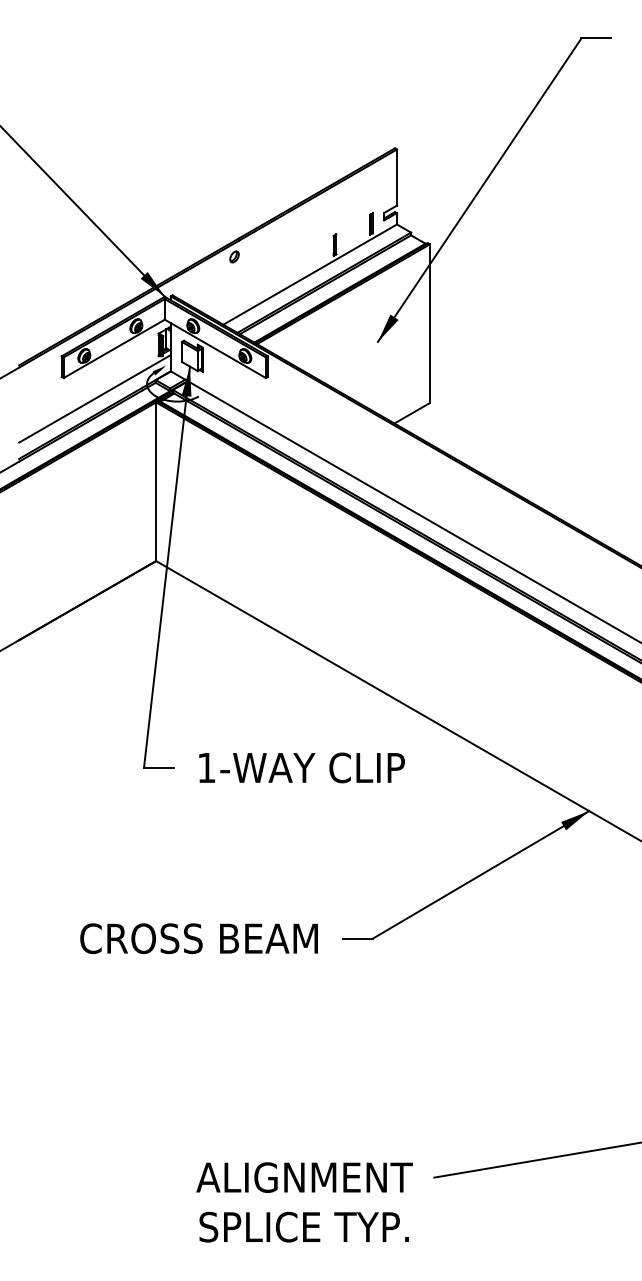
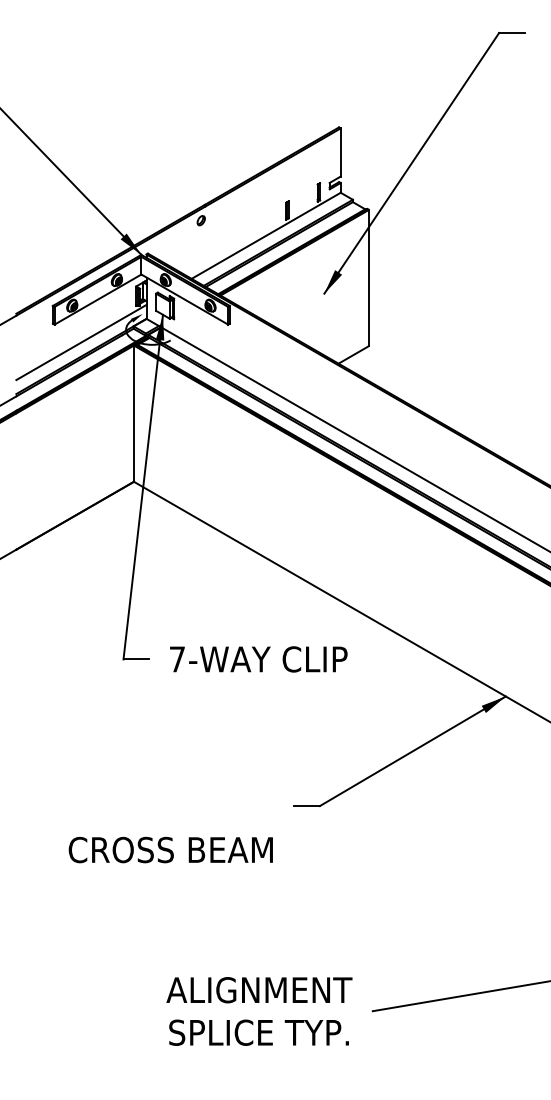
text: (206, 768) -> (177, 659), 1-WAY -> 7-WAY
text: (198, 938) -> (170, 849), moved
text: (304, 1202) -> (259, 1011), moved

